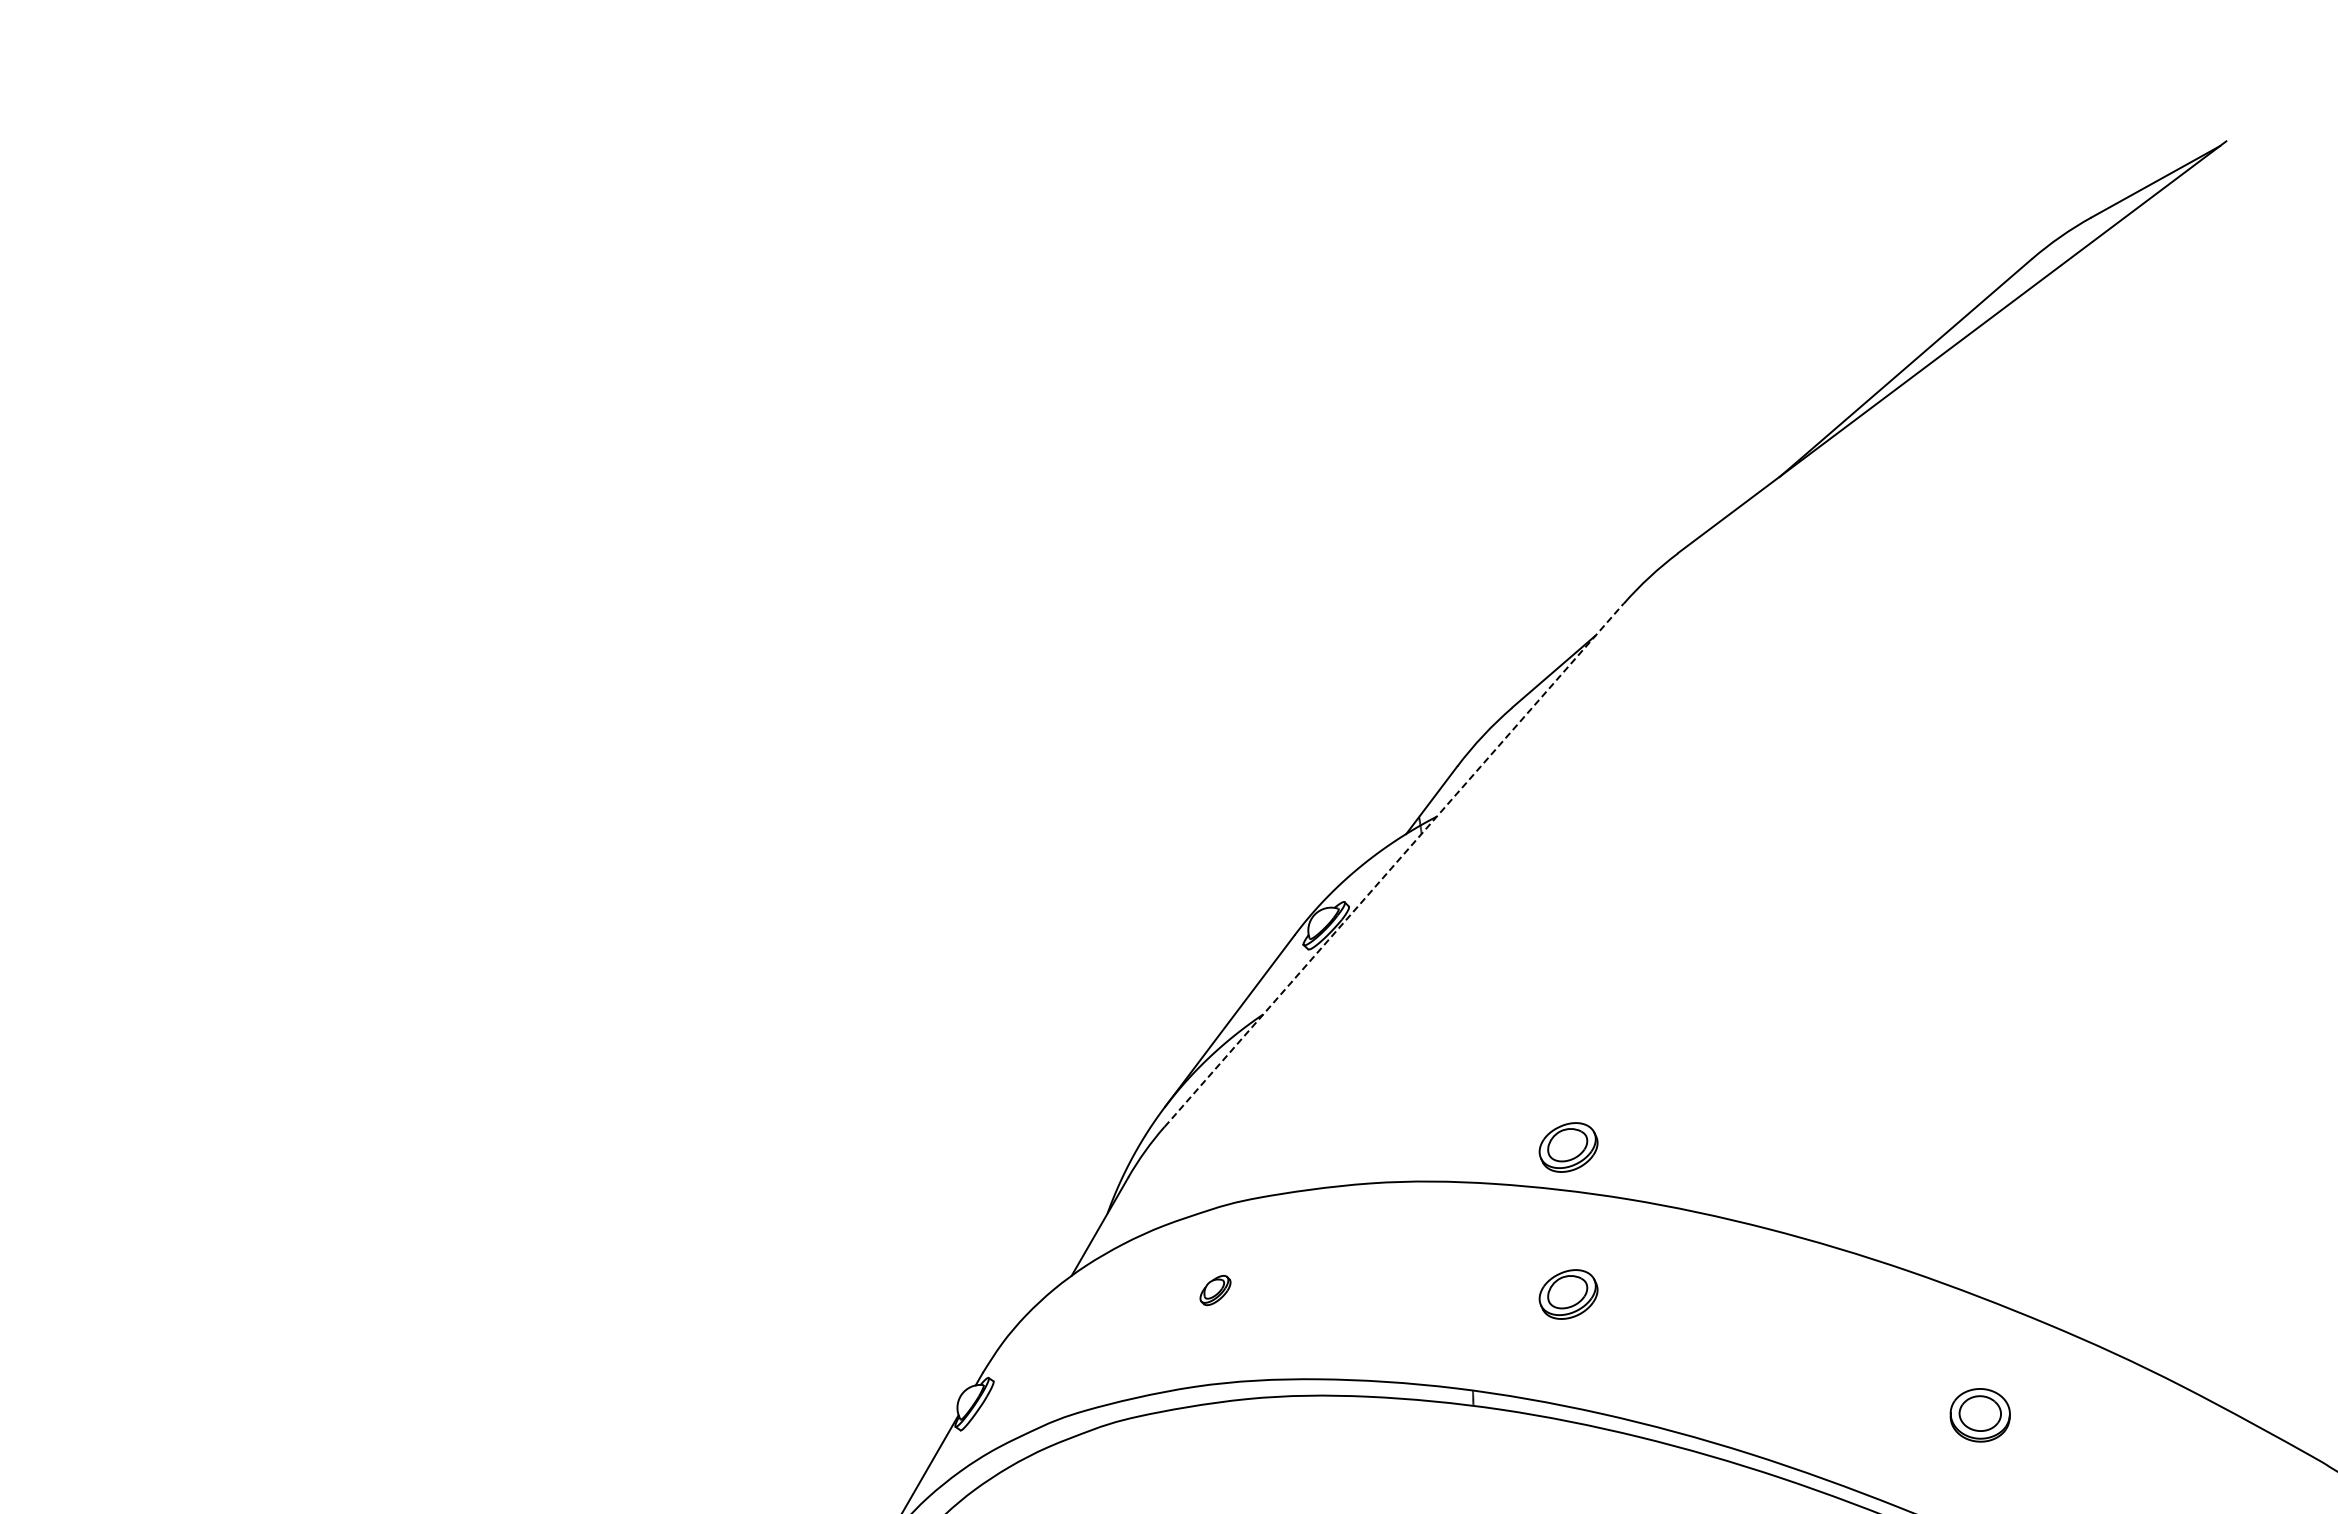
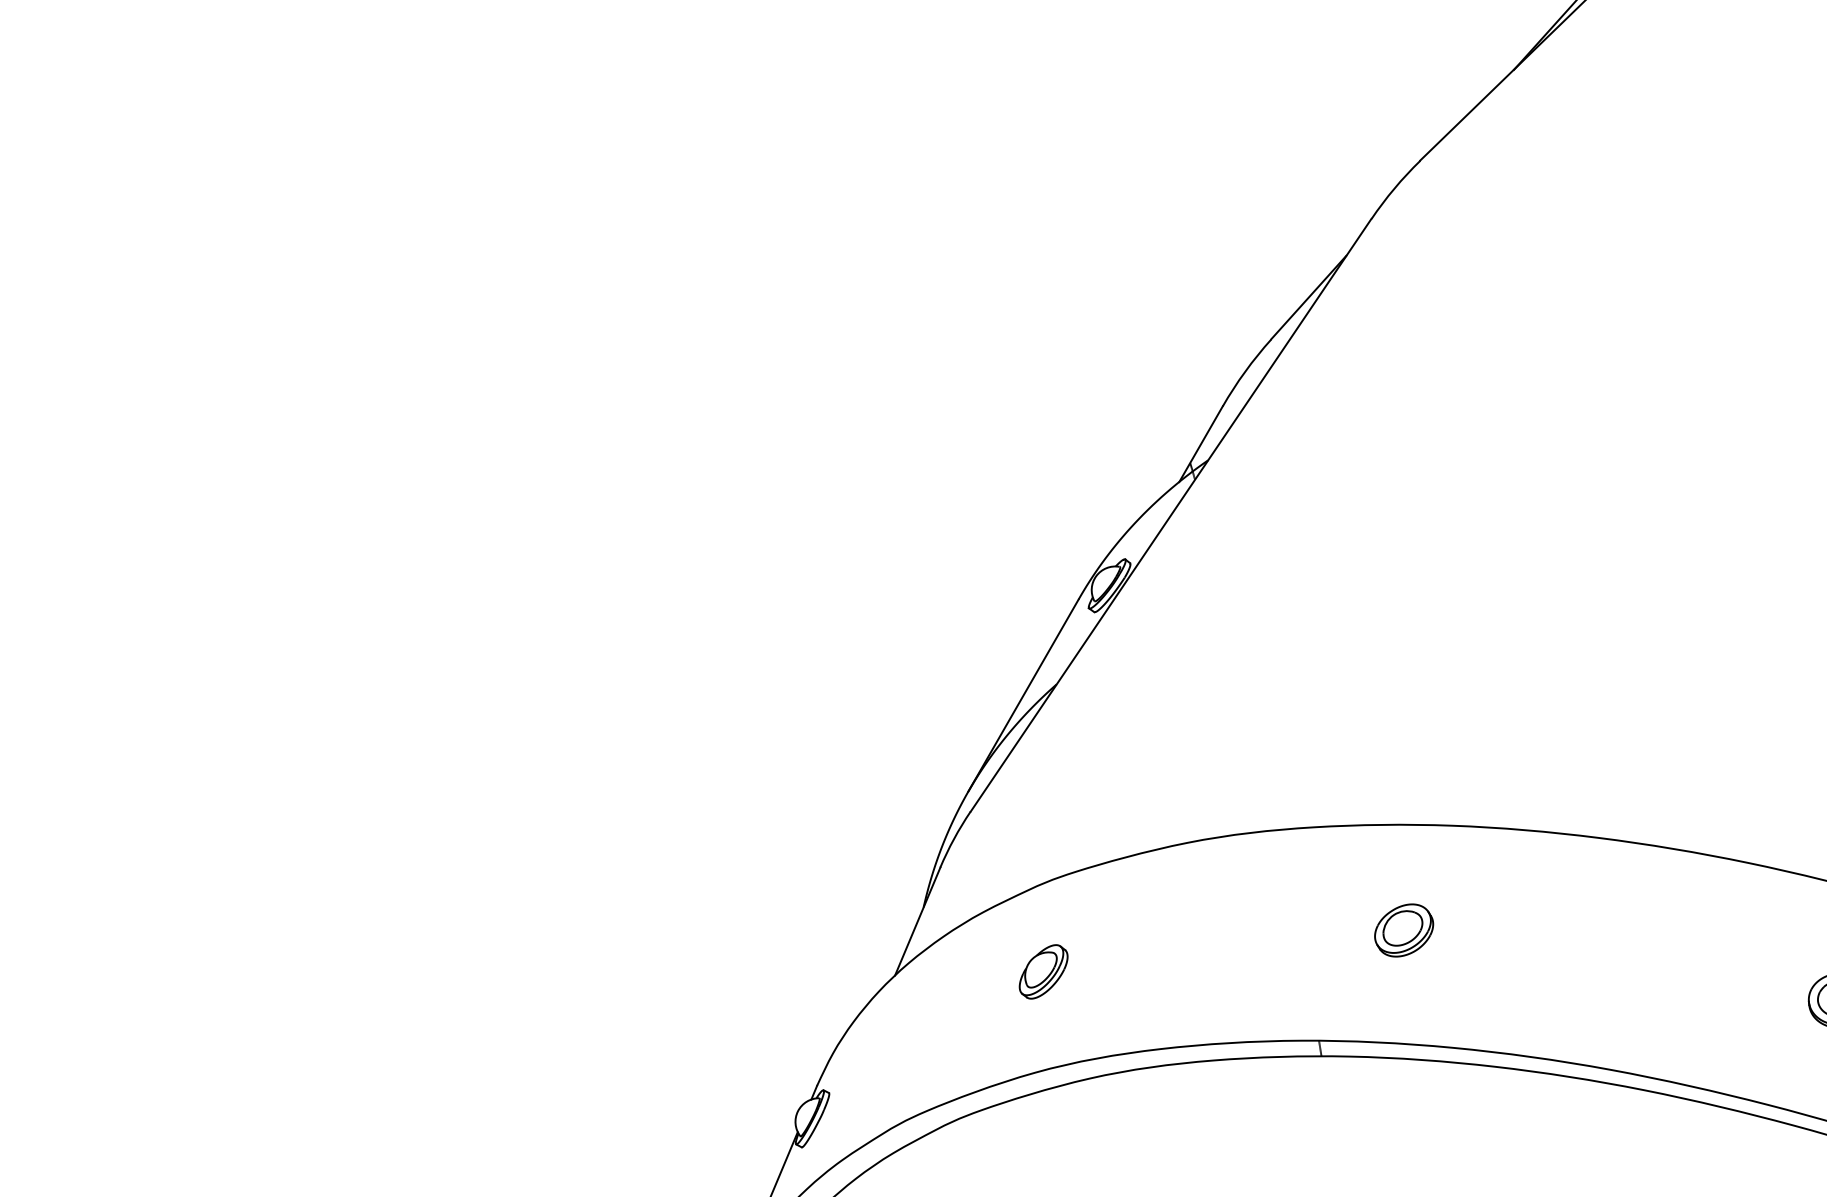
line: (1394, 864) -> (1171, 514), dashed -> solid
part: (1568, 1147) -> (1385, 780), removed
part: (1215, 1290) -> (1043, 971), size x1.67

